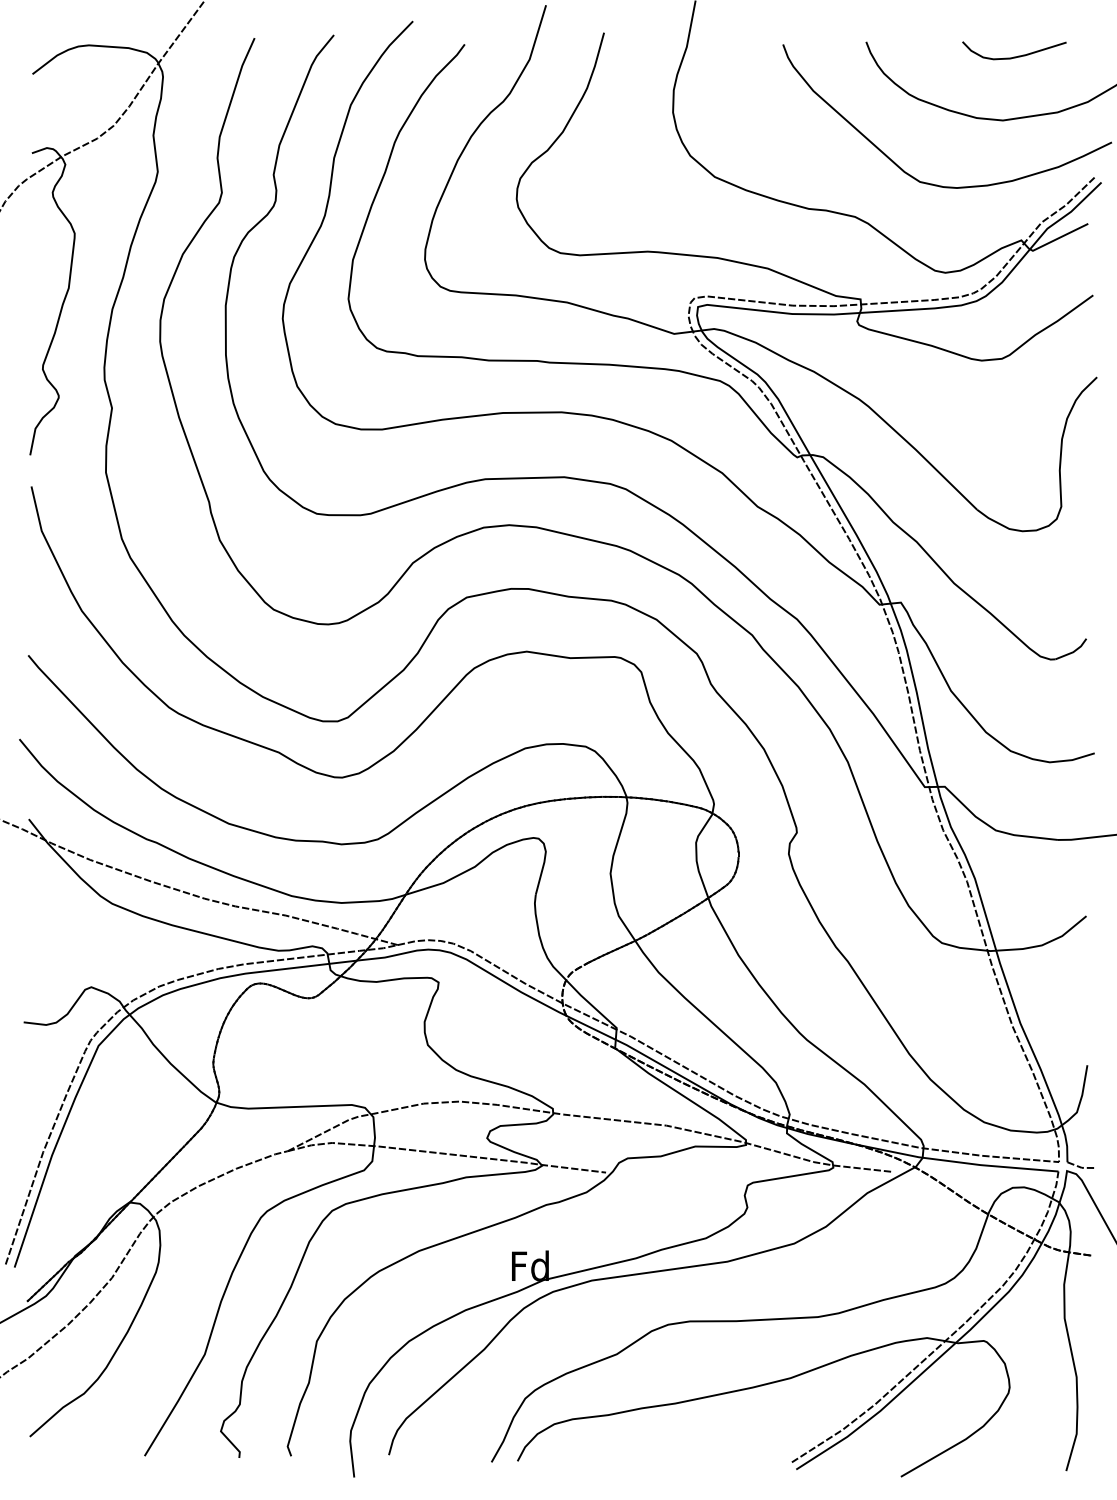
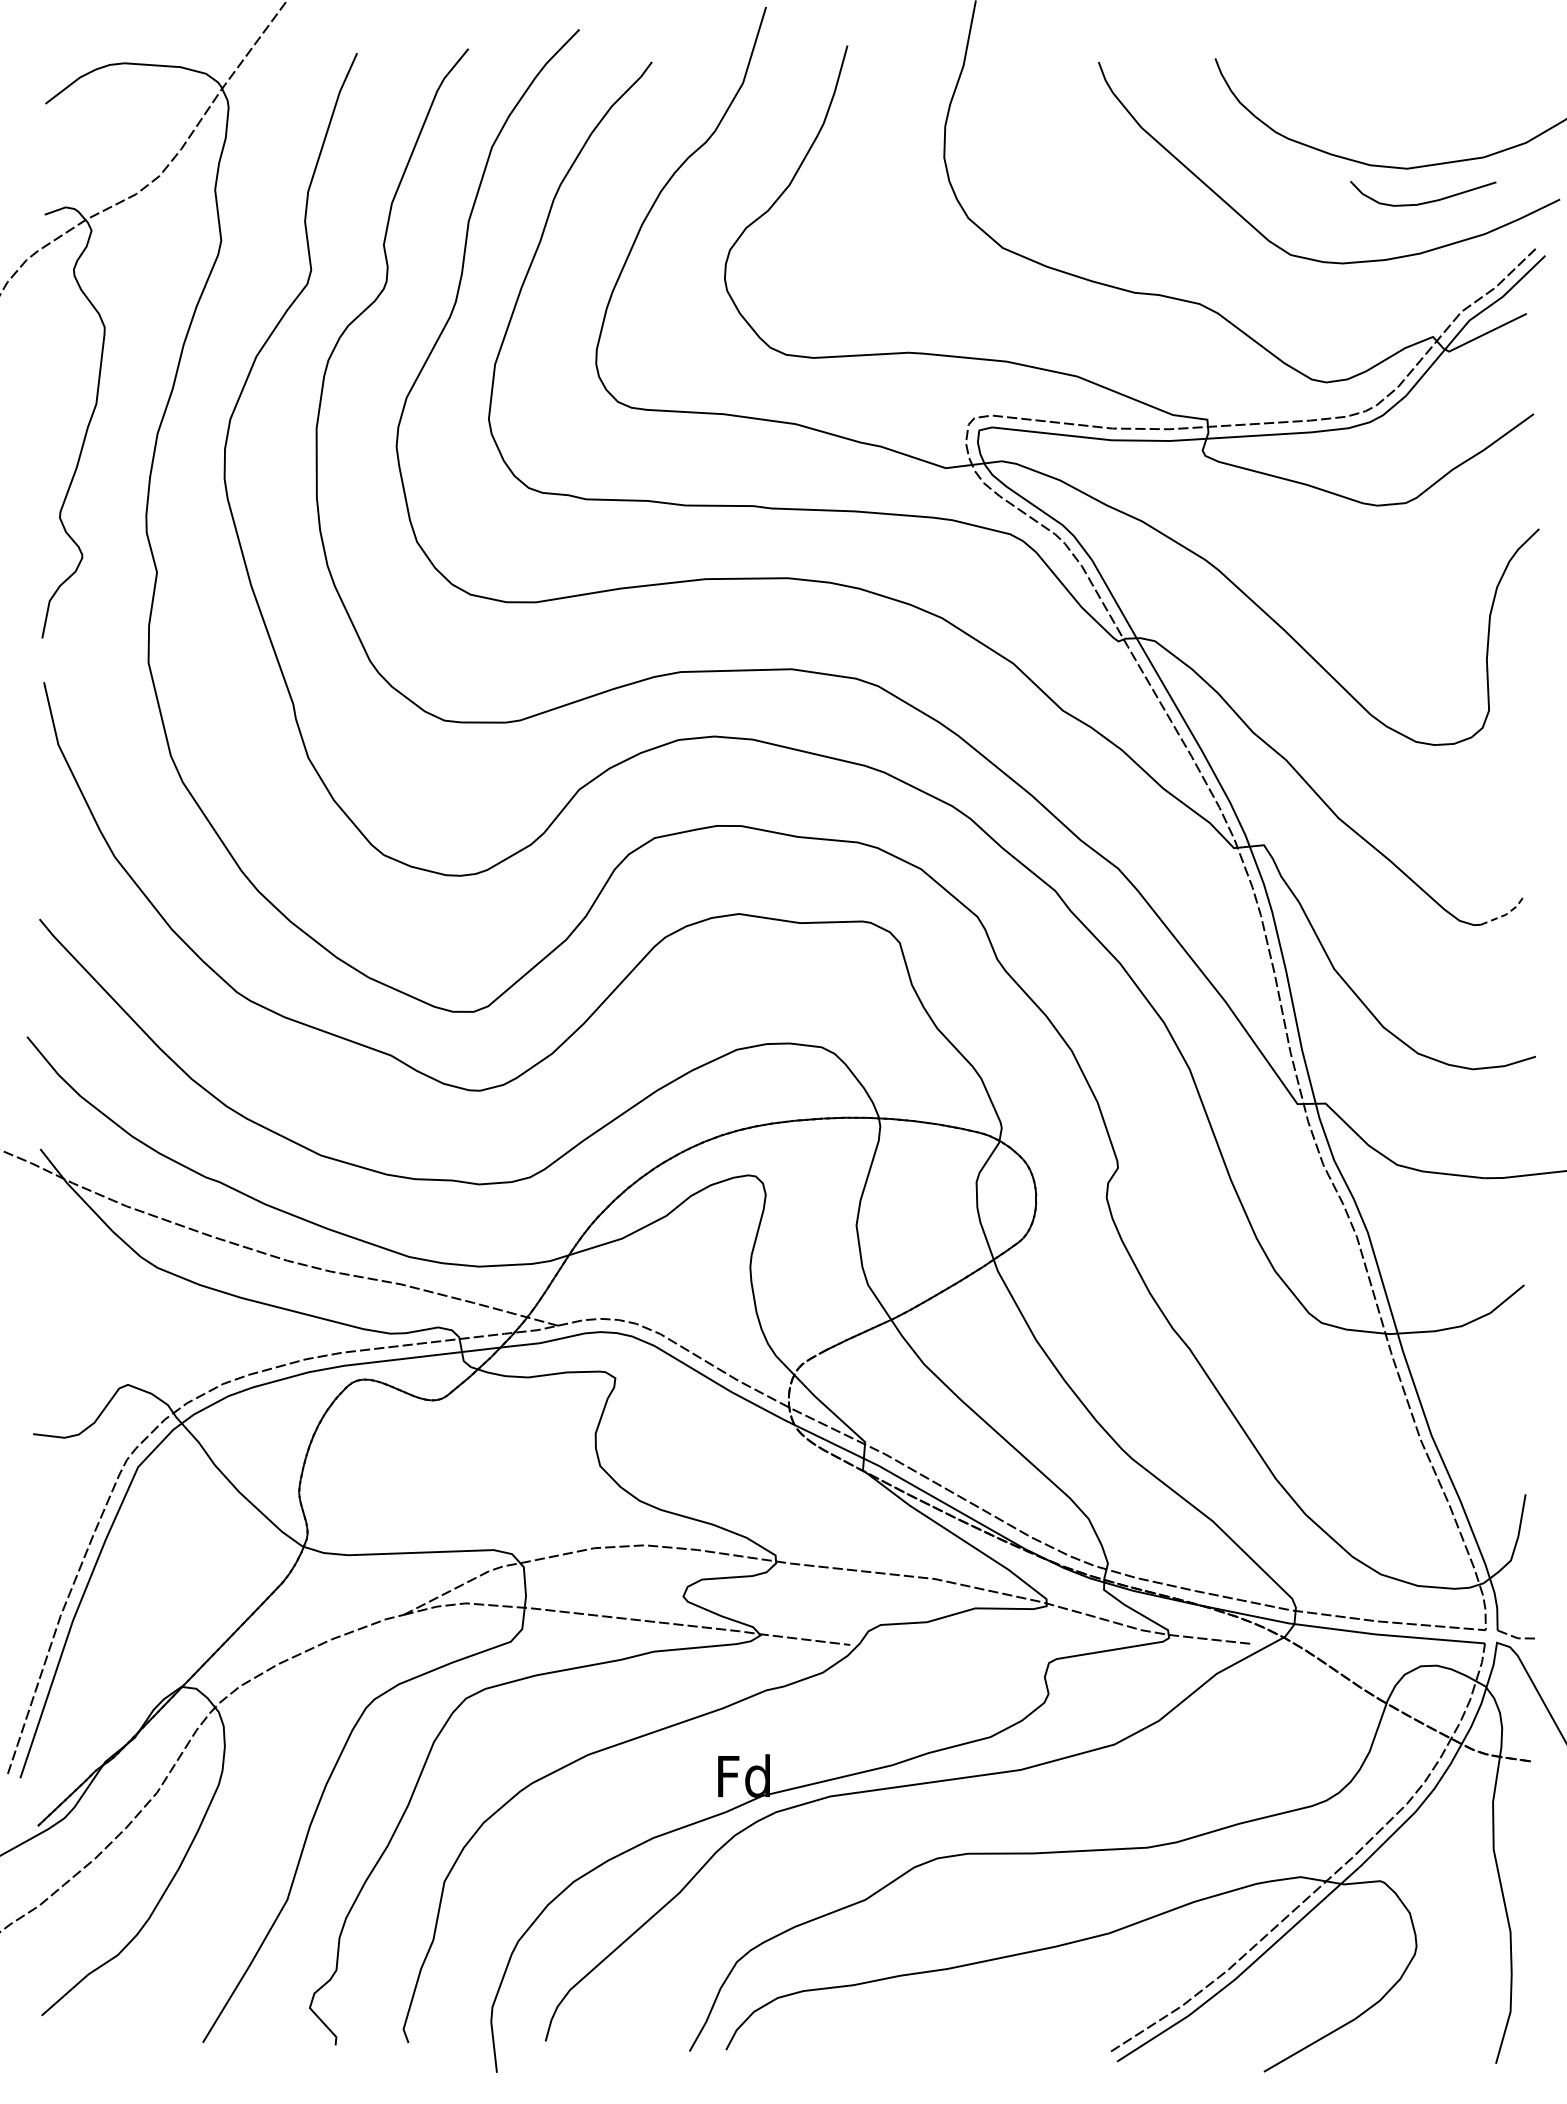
curve: (1016, 56) -> (1426, 201), moved
line: (1073, 652) -> (1506, 914), solid -> dashed

